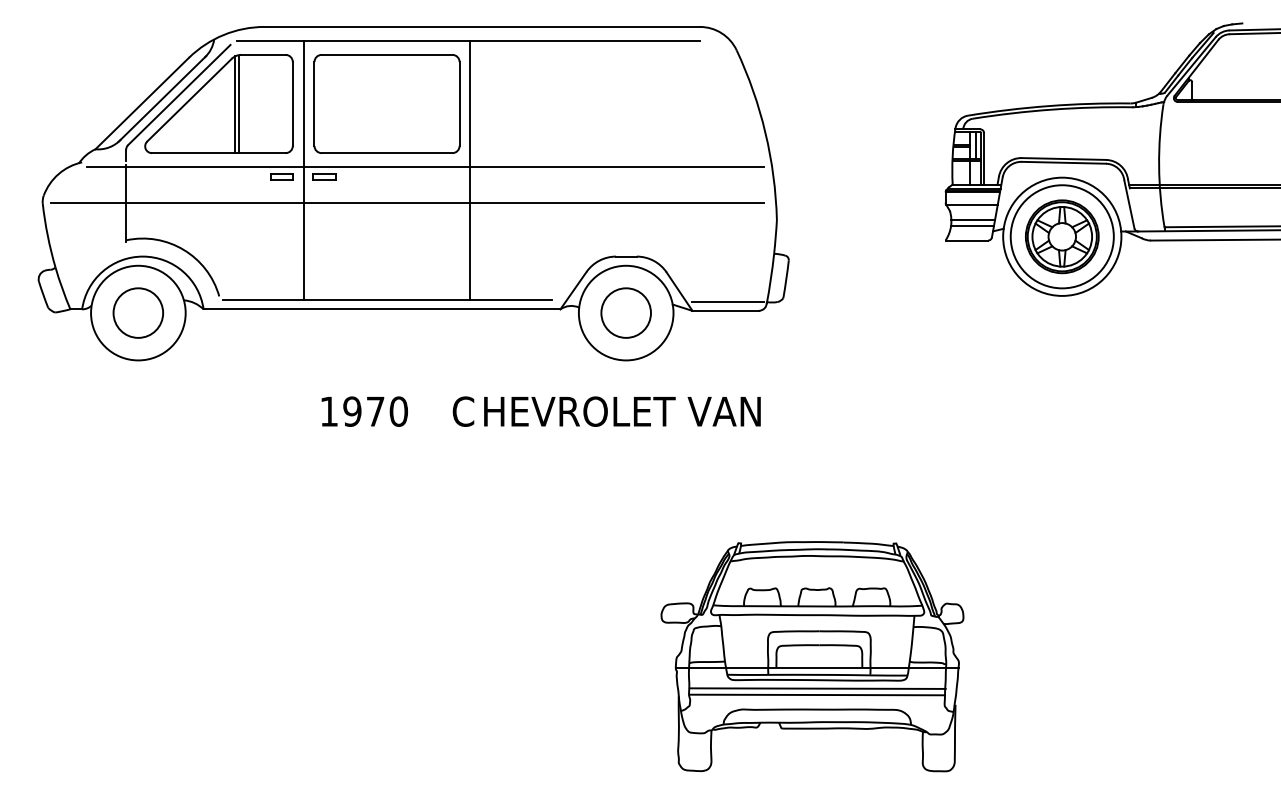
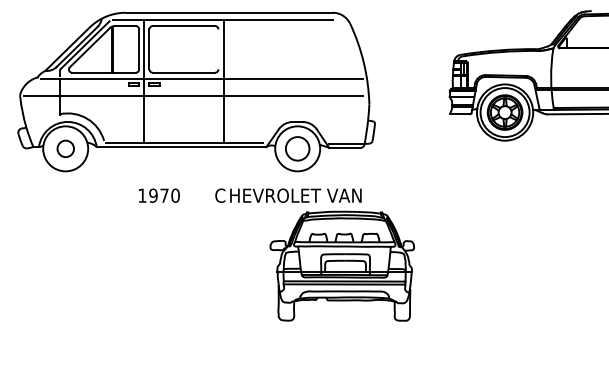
line: (459, 104) -> (218, 49), removed
circle: (137, 312) -> (65, 148), size x0.7
text: (365, 411) -> (159, 195), moved
part: (810, 655) -> (341, 265), moved

